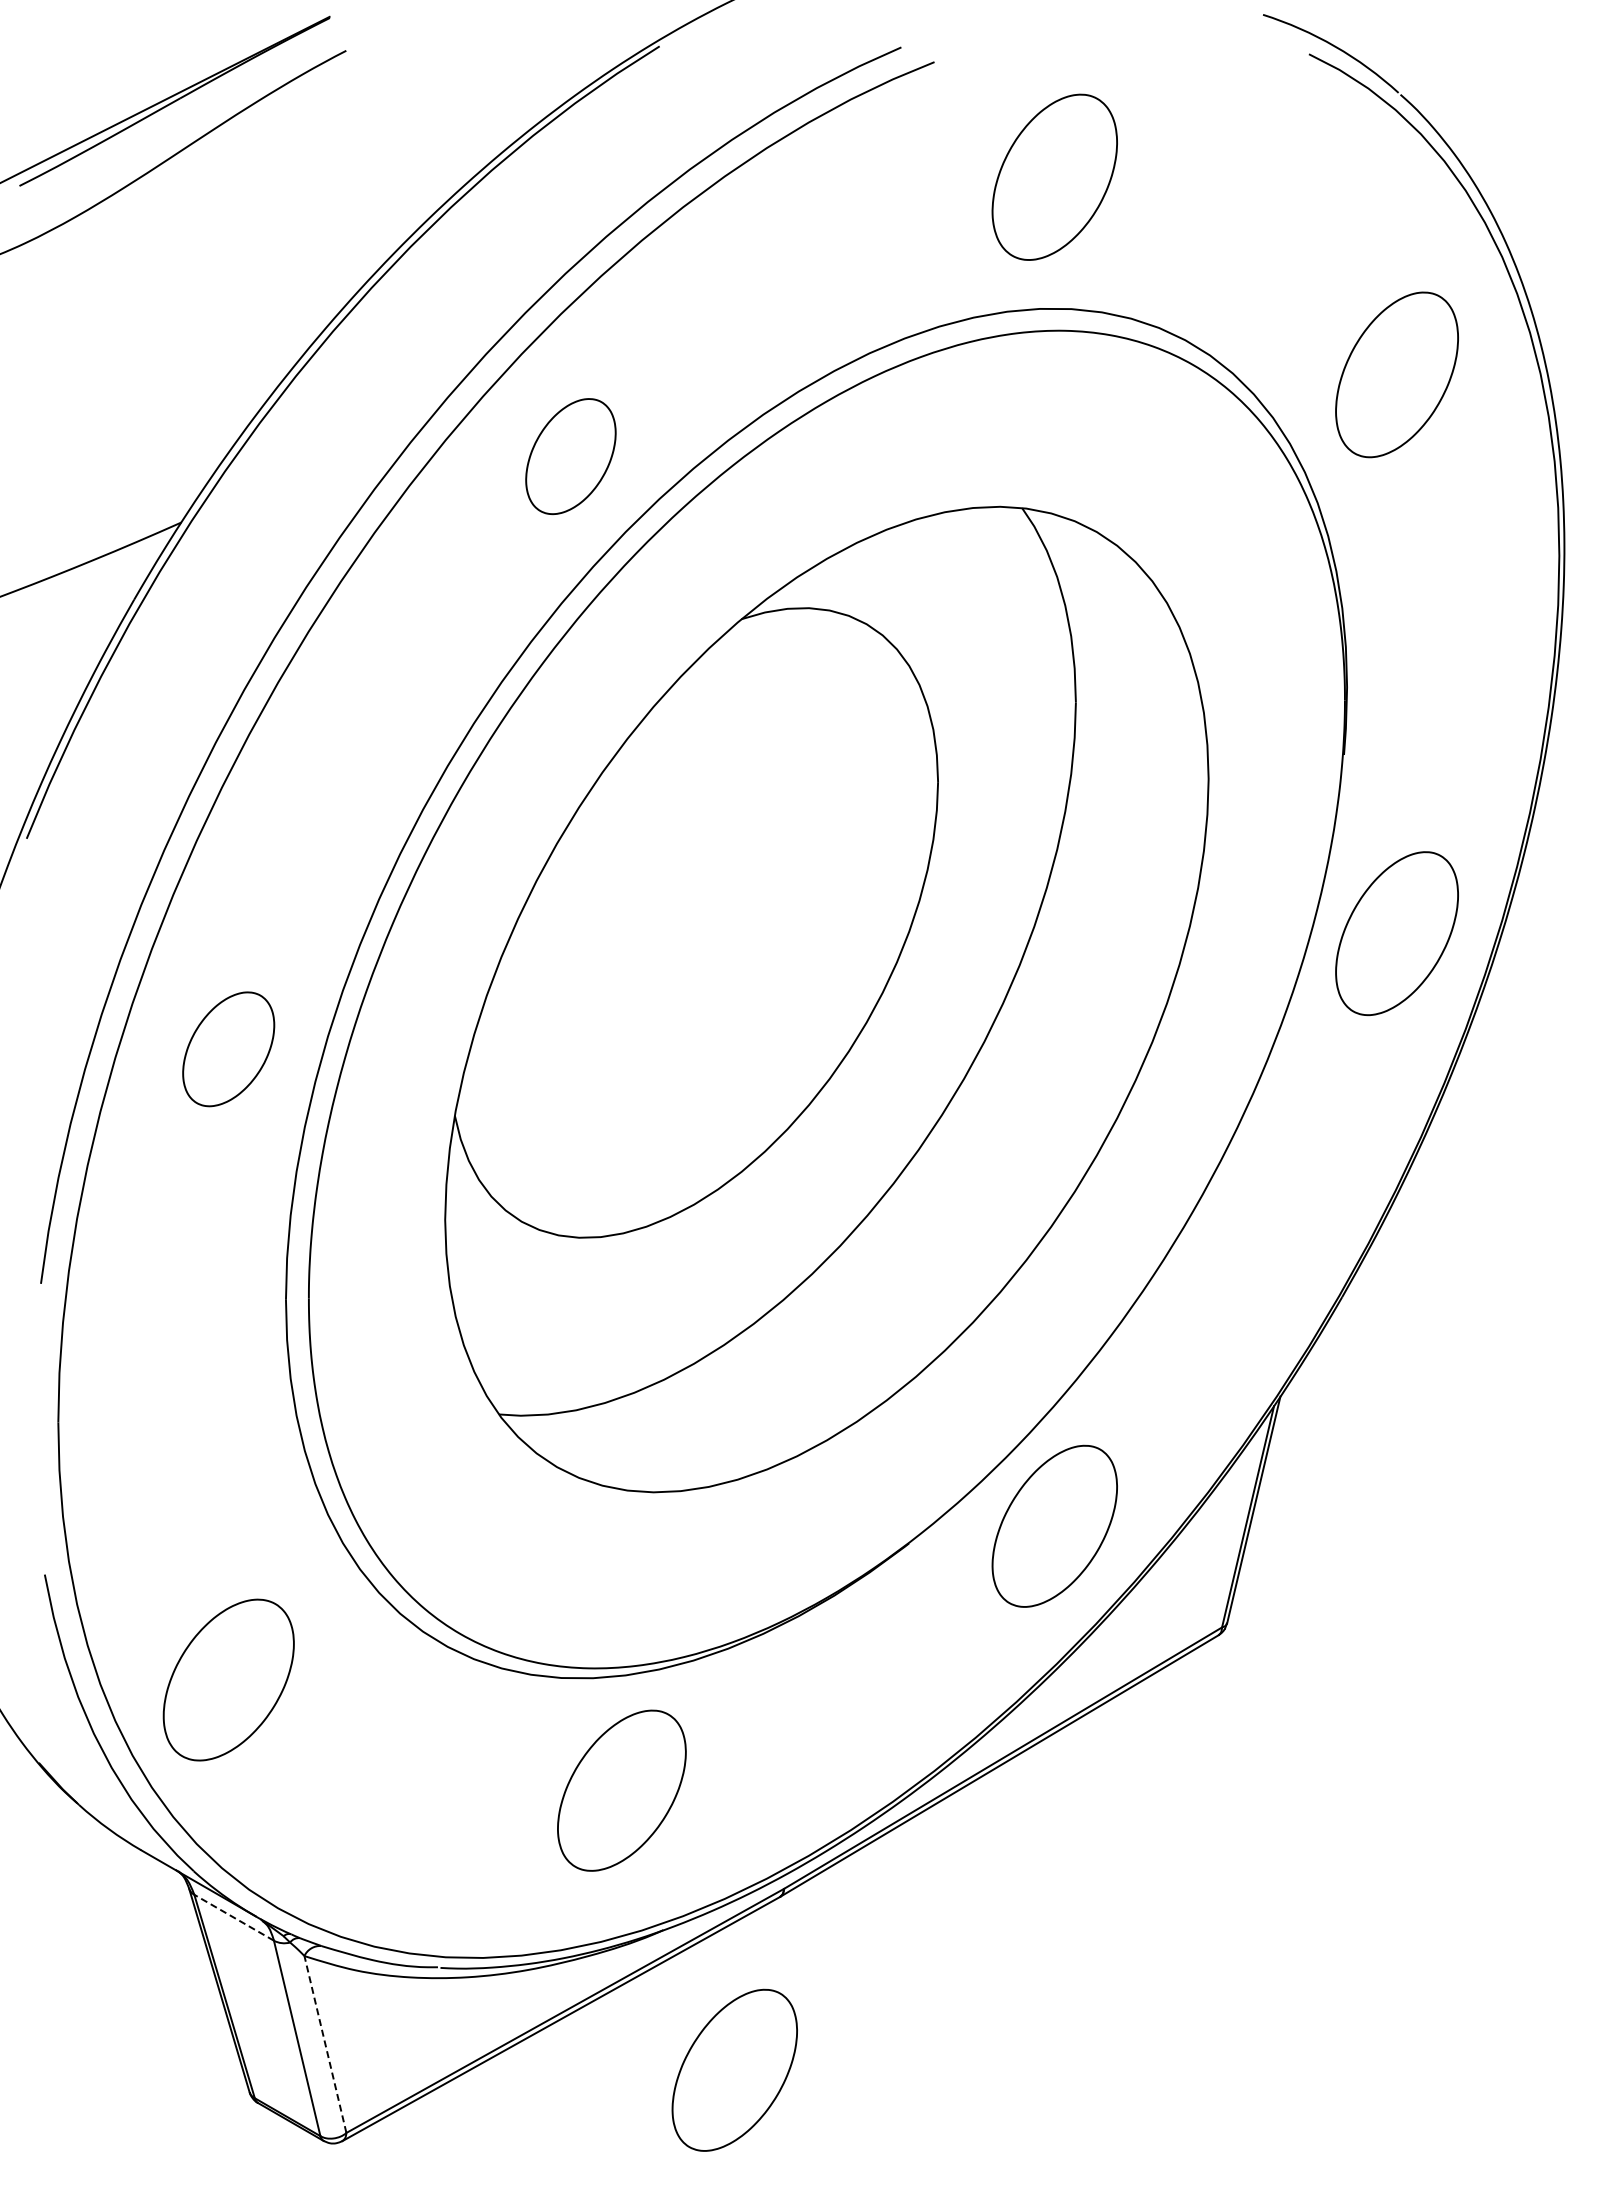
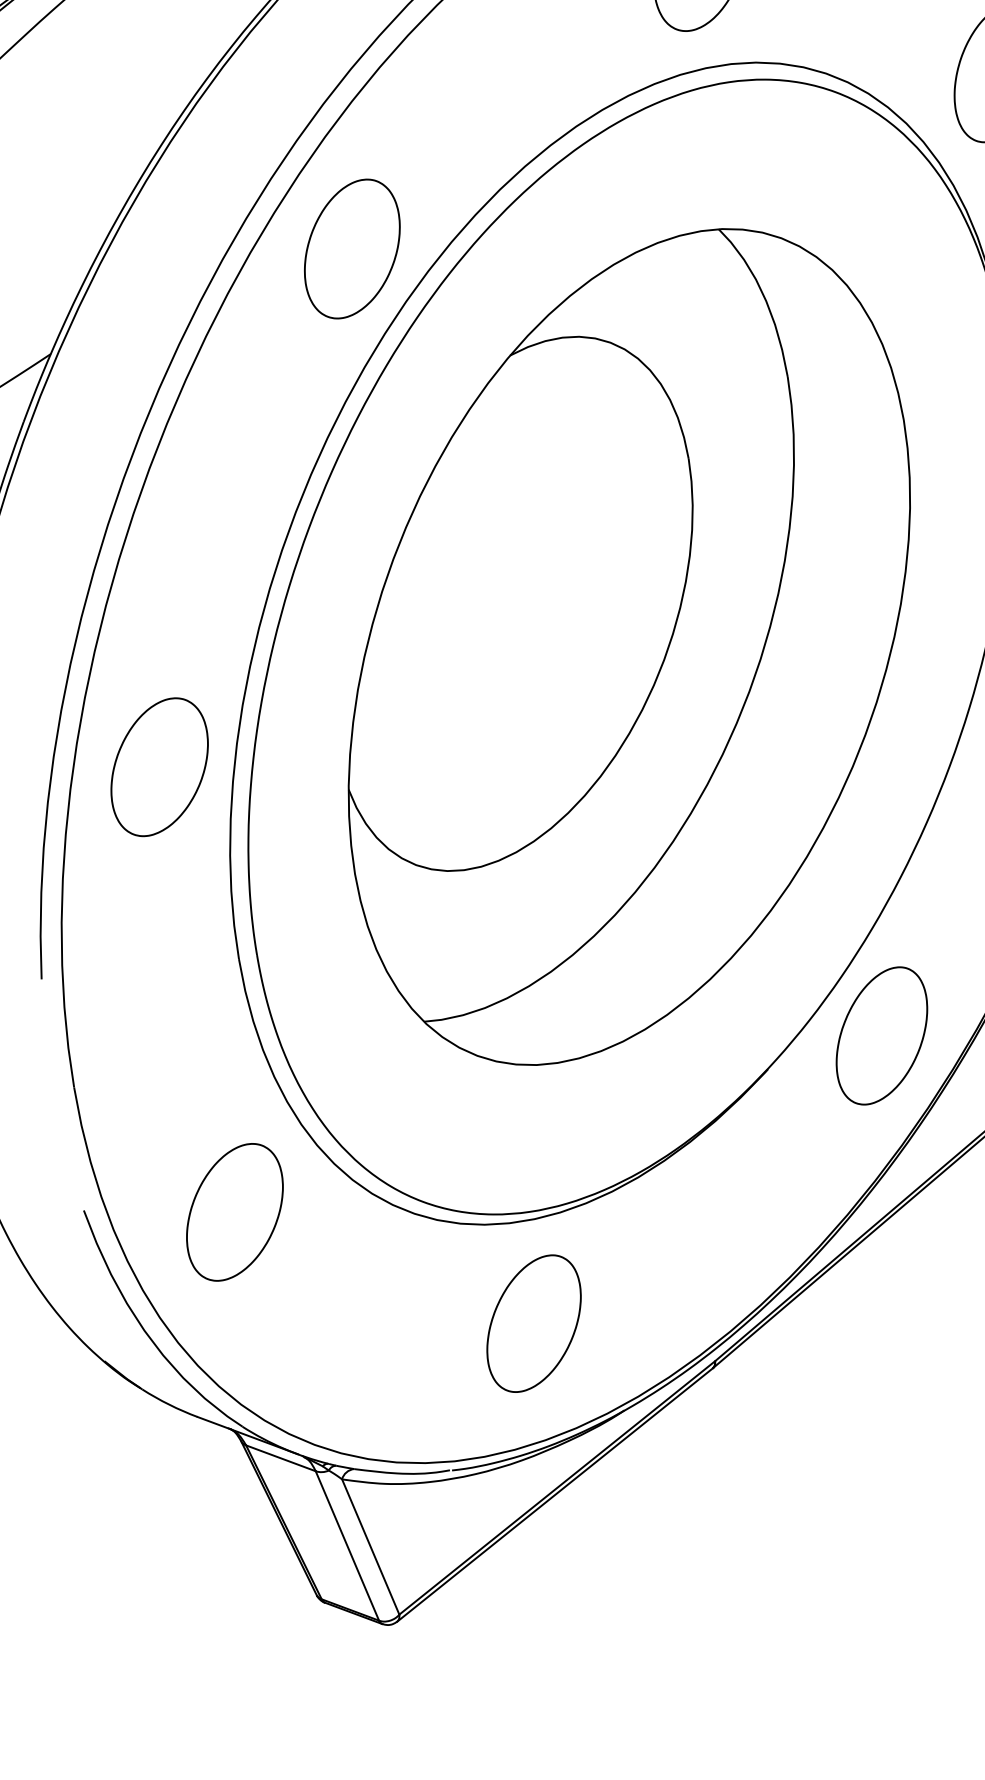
part: (570, 456) -> (351, 248), size x1.43
part: (228, 1049) -> (159, 767), size x1.43
part: (228, 1679) -> (234, 1211), moved
part: (621, 1790) -> (533, 1323), moved
line: (234, 1917) -> (281, 1458), dashed -> solid
line: (325, 2044) -> (370, 1546), dashed -> solid
part: (734, 2069) -> (699, 1511), removed

